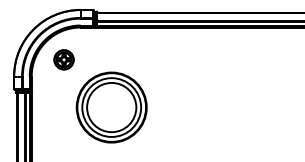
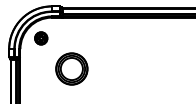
part: (111, 106) -> (71, 68), size x0.7

